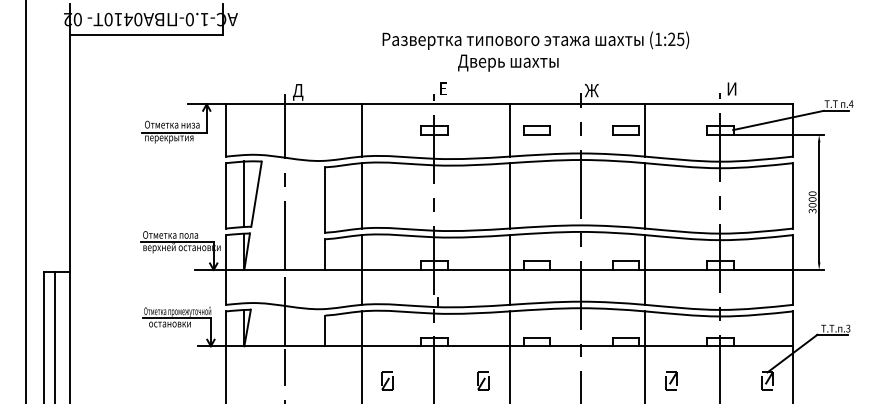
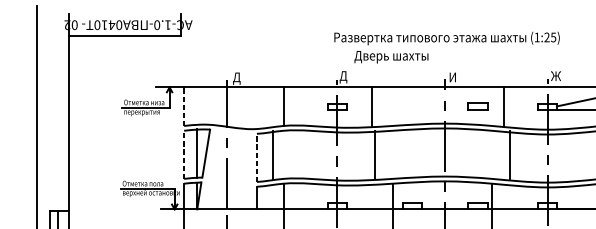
text: (535, 40) -> (446, 38), moved
text: (731, 88) -> (555, 75), И -> Ж
text: (442, 90) -> (343, 77), Е -> Д
text: (591, 90) -> (452, 77), Ж -> И
line: (226, 129) -> (184, 106), solid -> dashed
line: (509, 130) -> (371, 106), moved
part: (536, 130) -> (412, 106), removed
line: (645, 130) -> (504, 106), moved
line: (226, 195) -> (184, 154), solid -> dashed
line: (361, 195) -> (273, 154), moved
line: (509, 195) -> (374, 154), moved
line: (645, 195) -> (510, 154), moved
line: (325, 200) -> (256, 158), solid -> dashed

